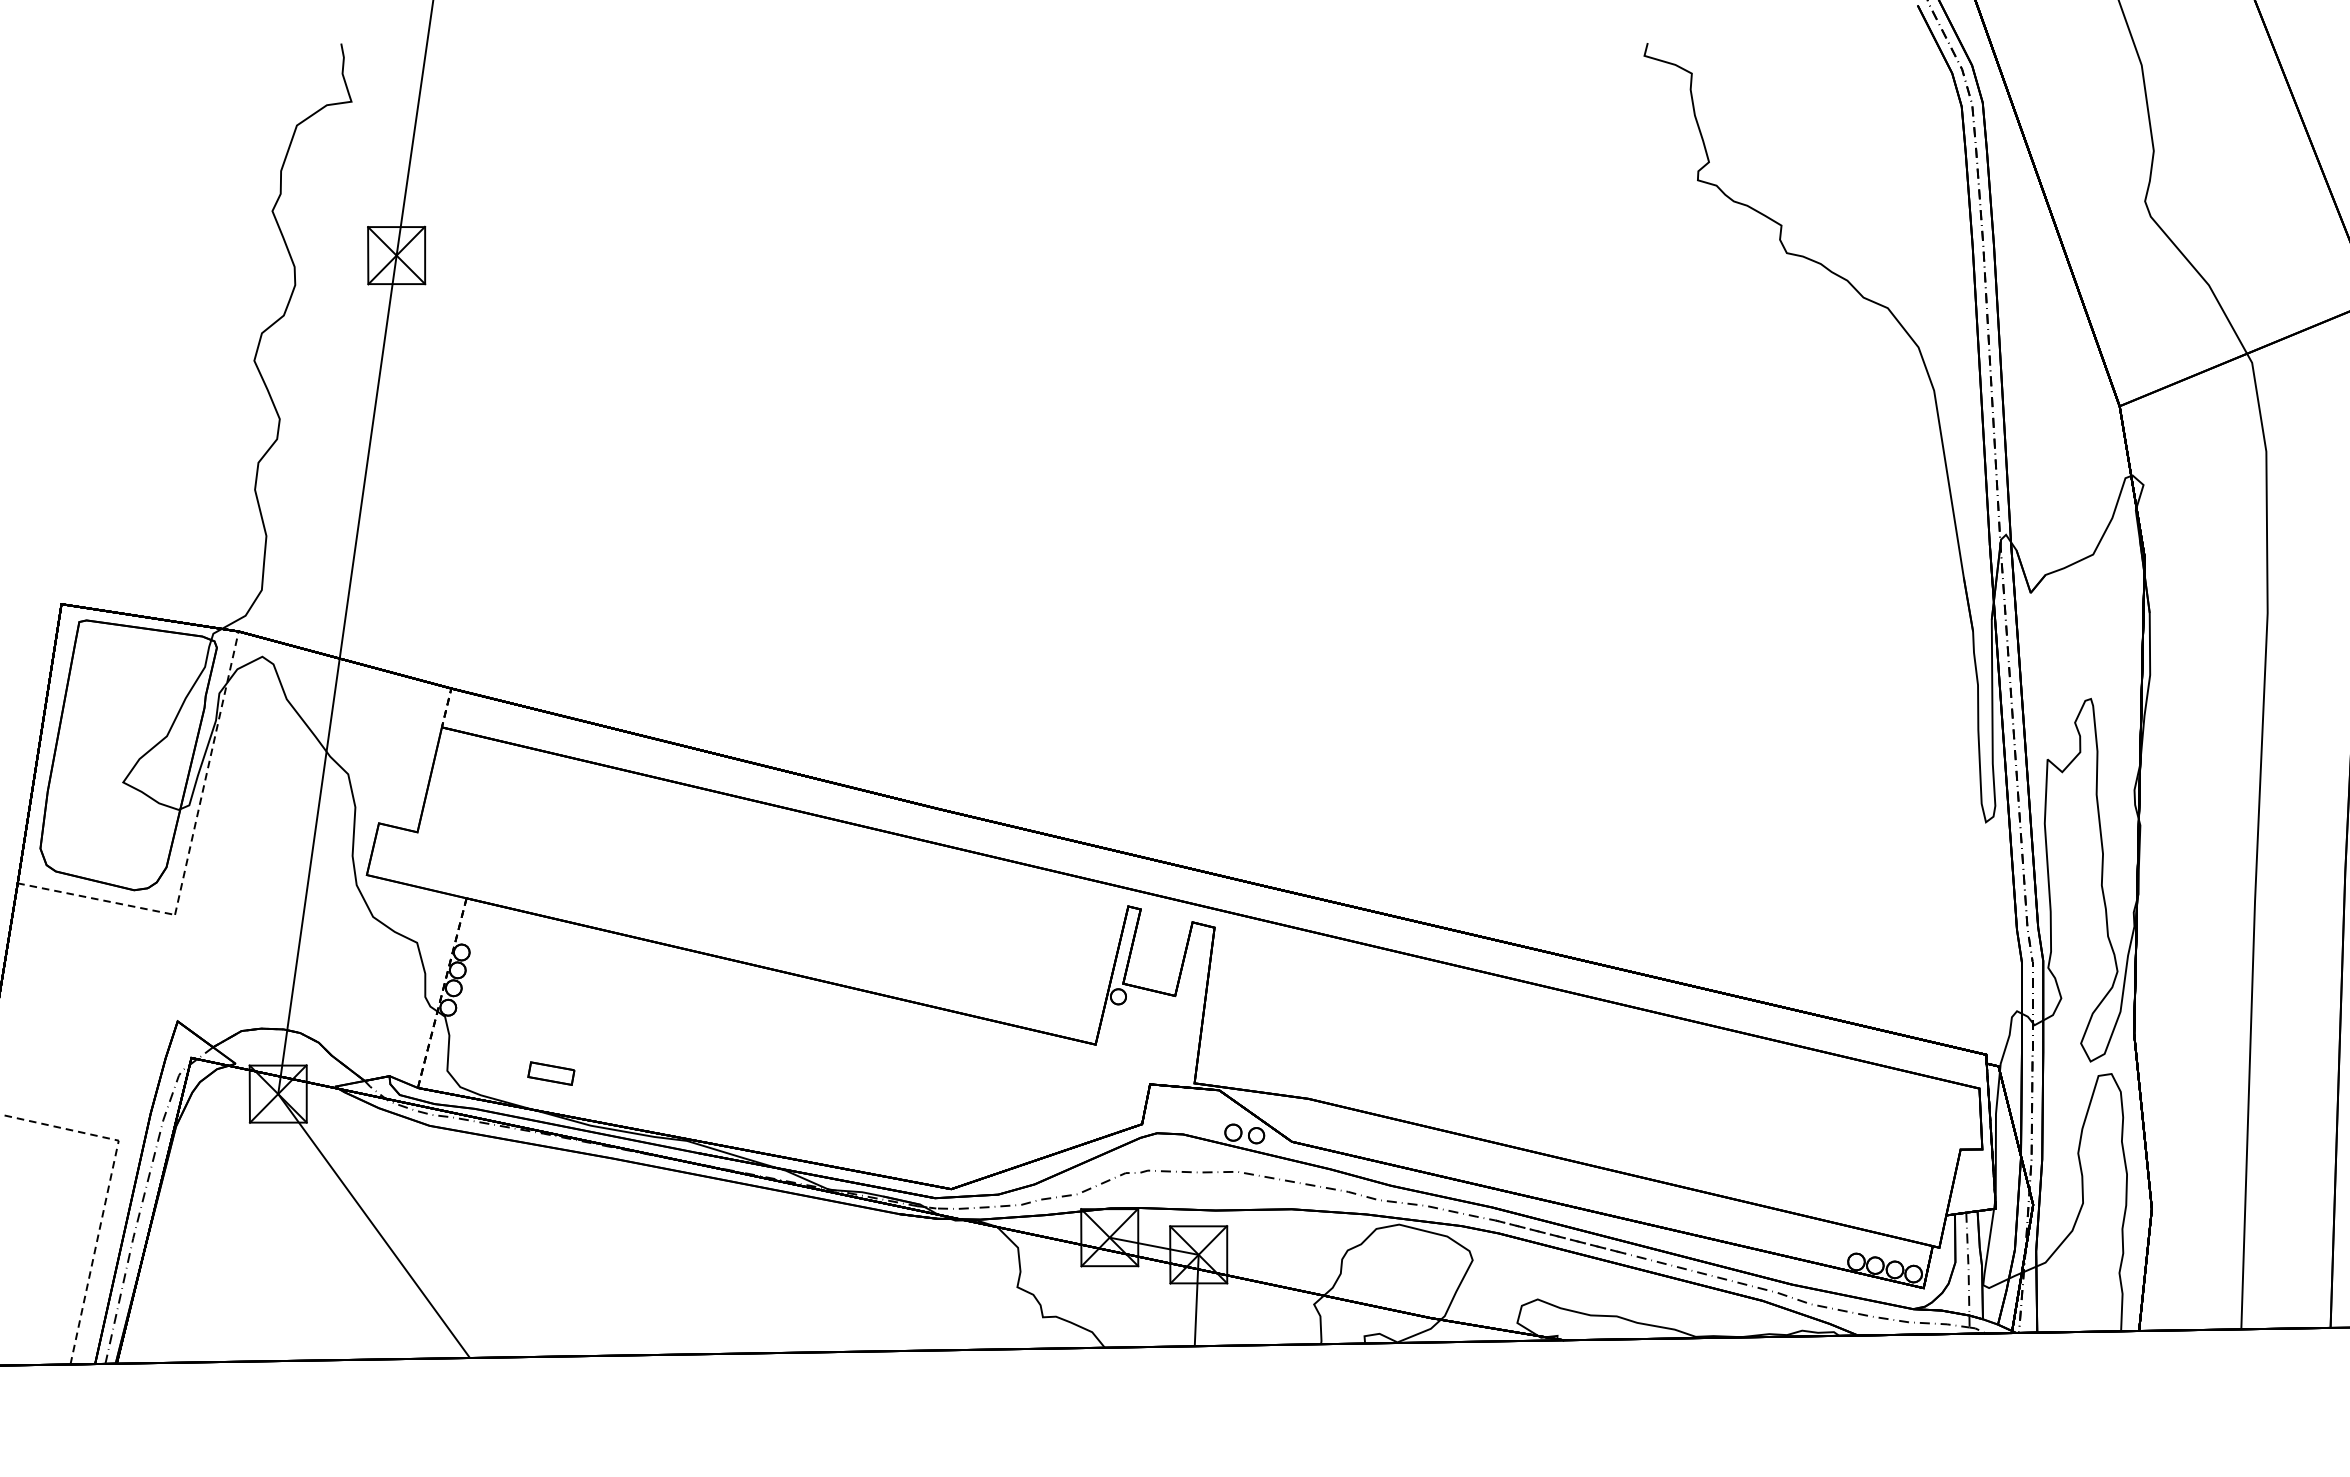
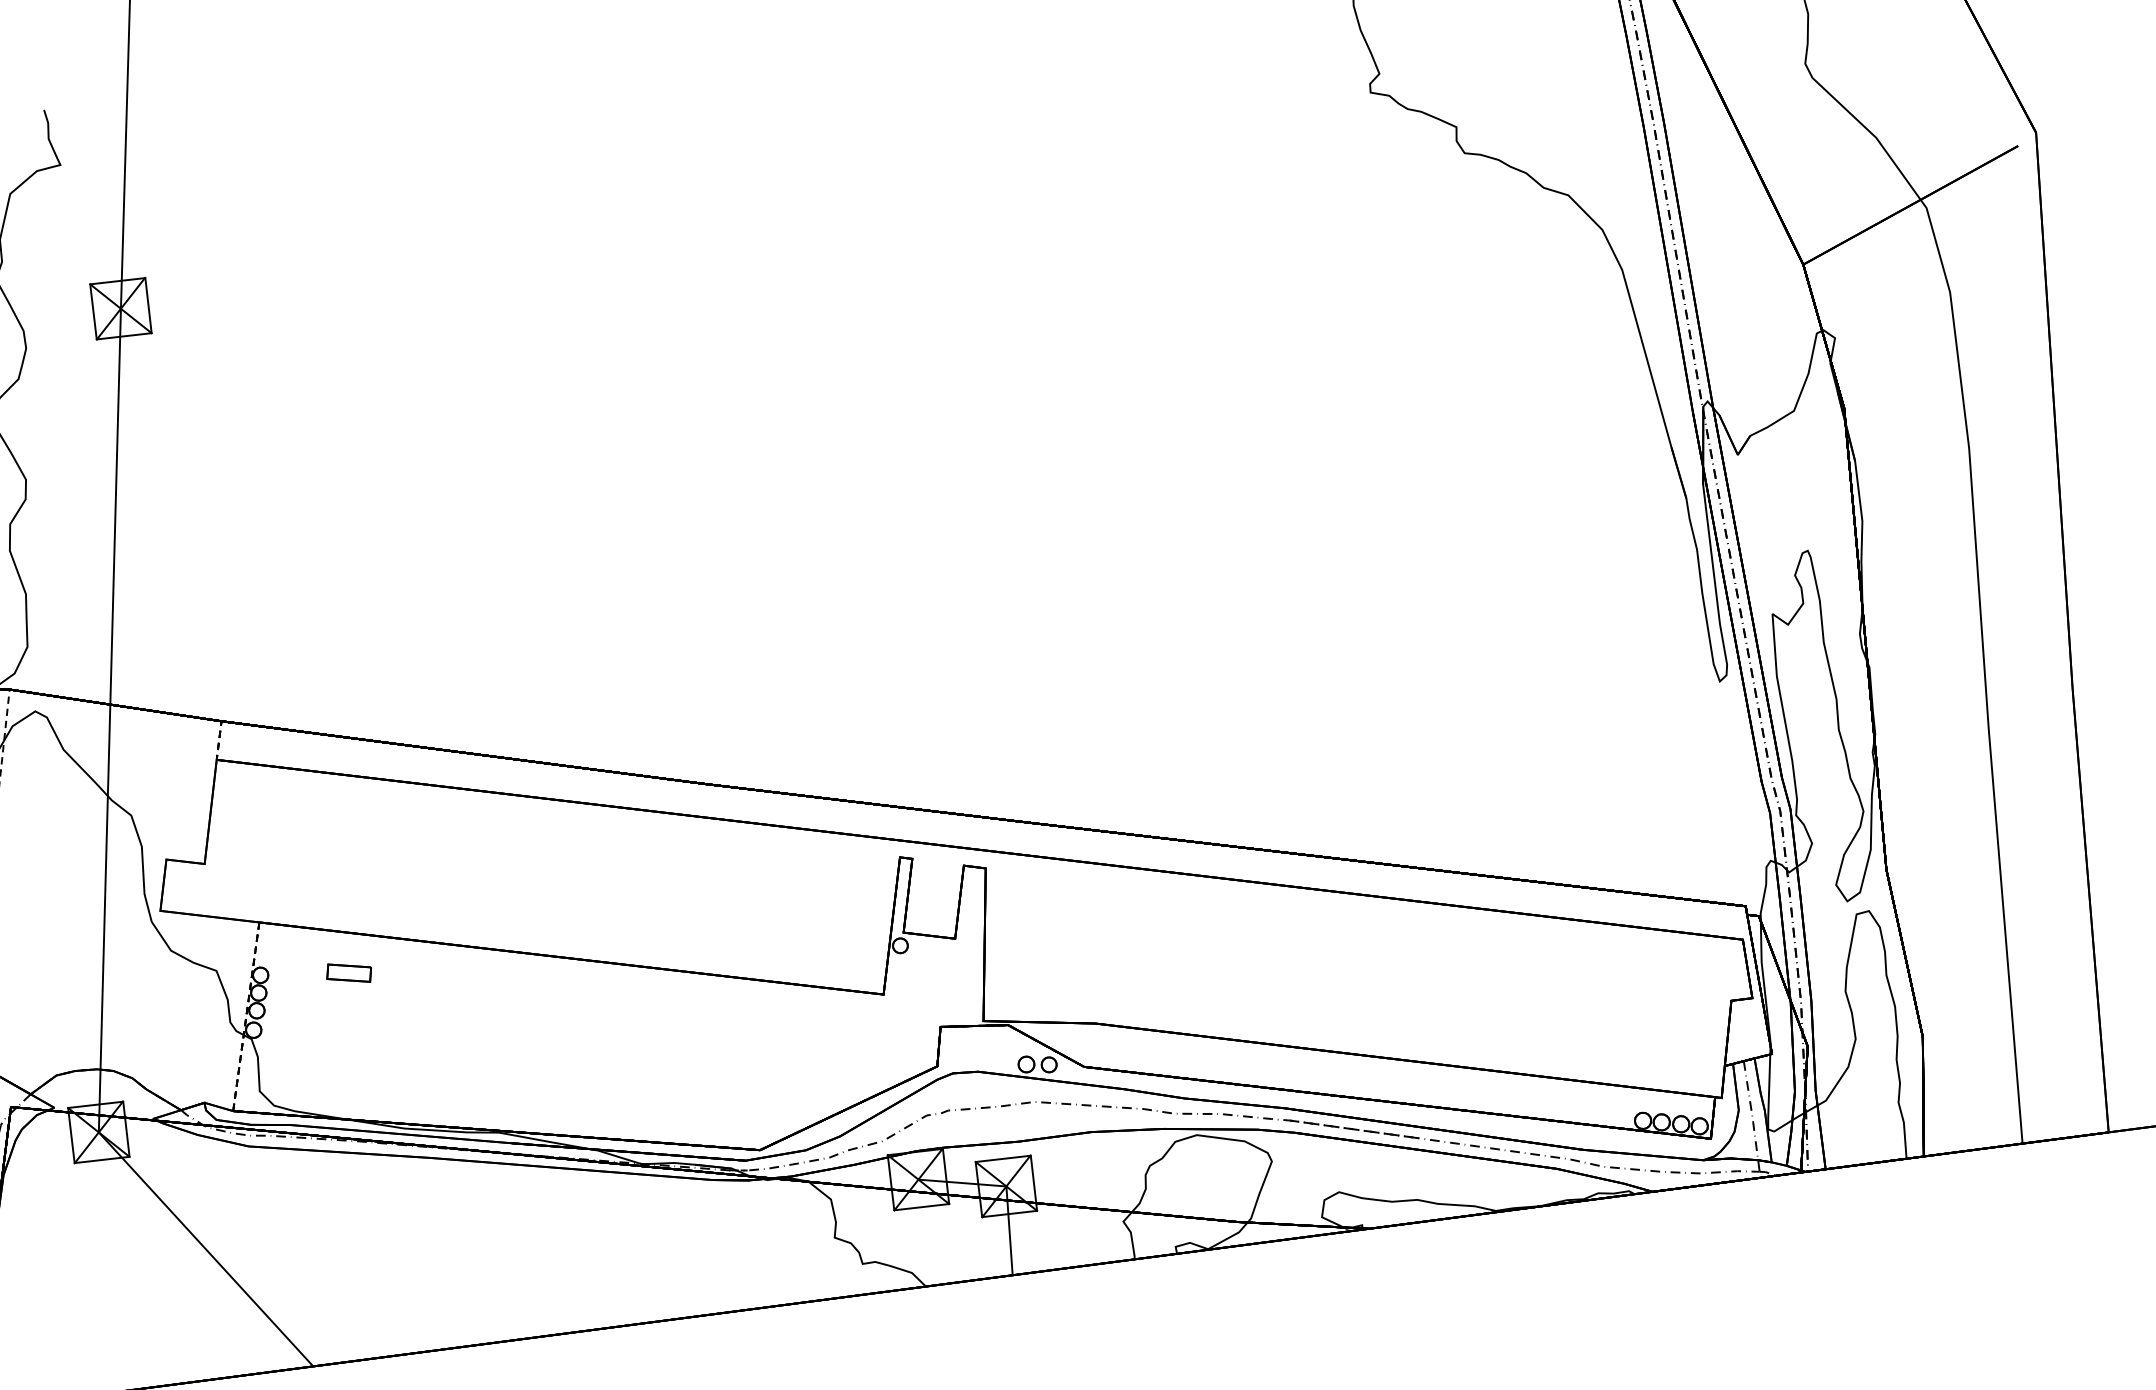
part: (551, 1073) -> (349, 973), moved

